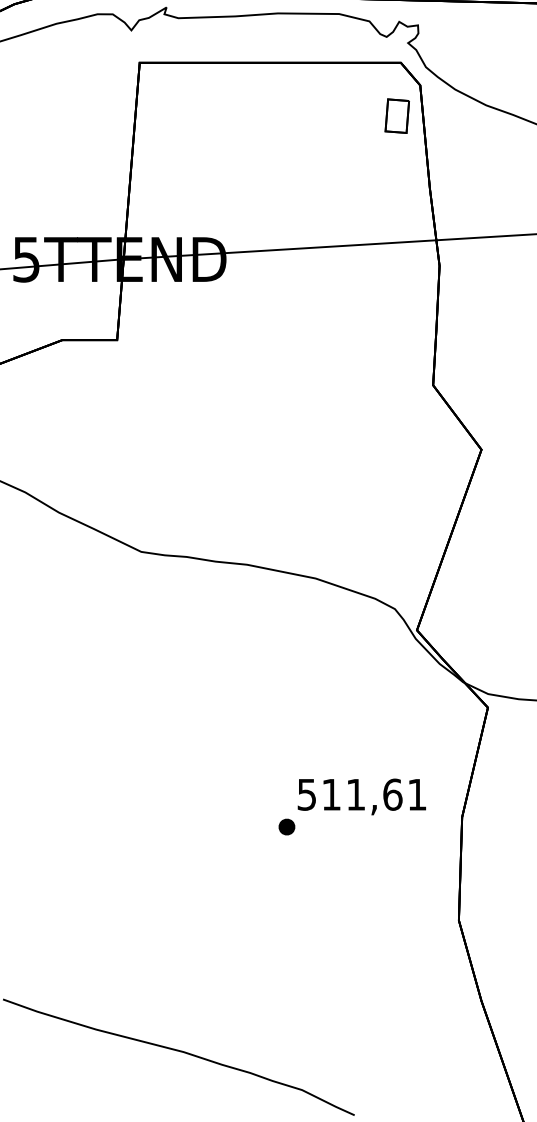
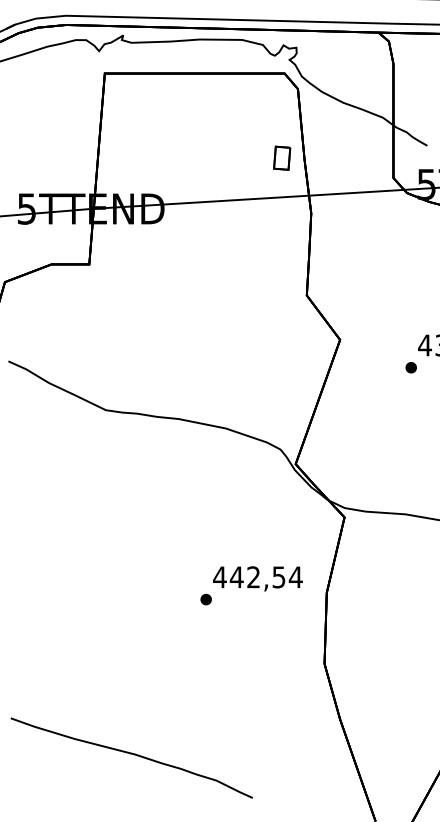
part: (397, 115) -> (282, 157), moved
text: (361, 794) -> (257, 577), 511,61 -> 442,54

